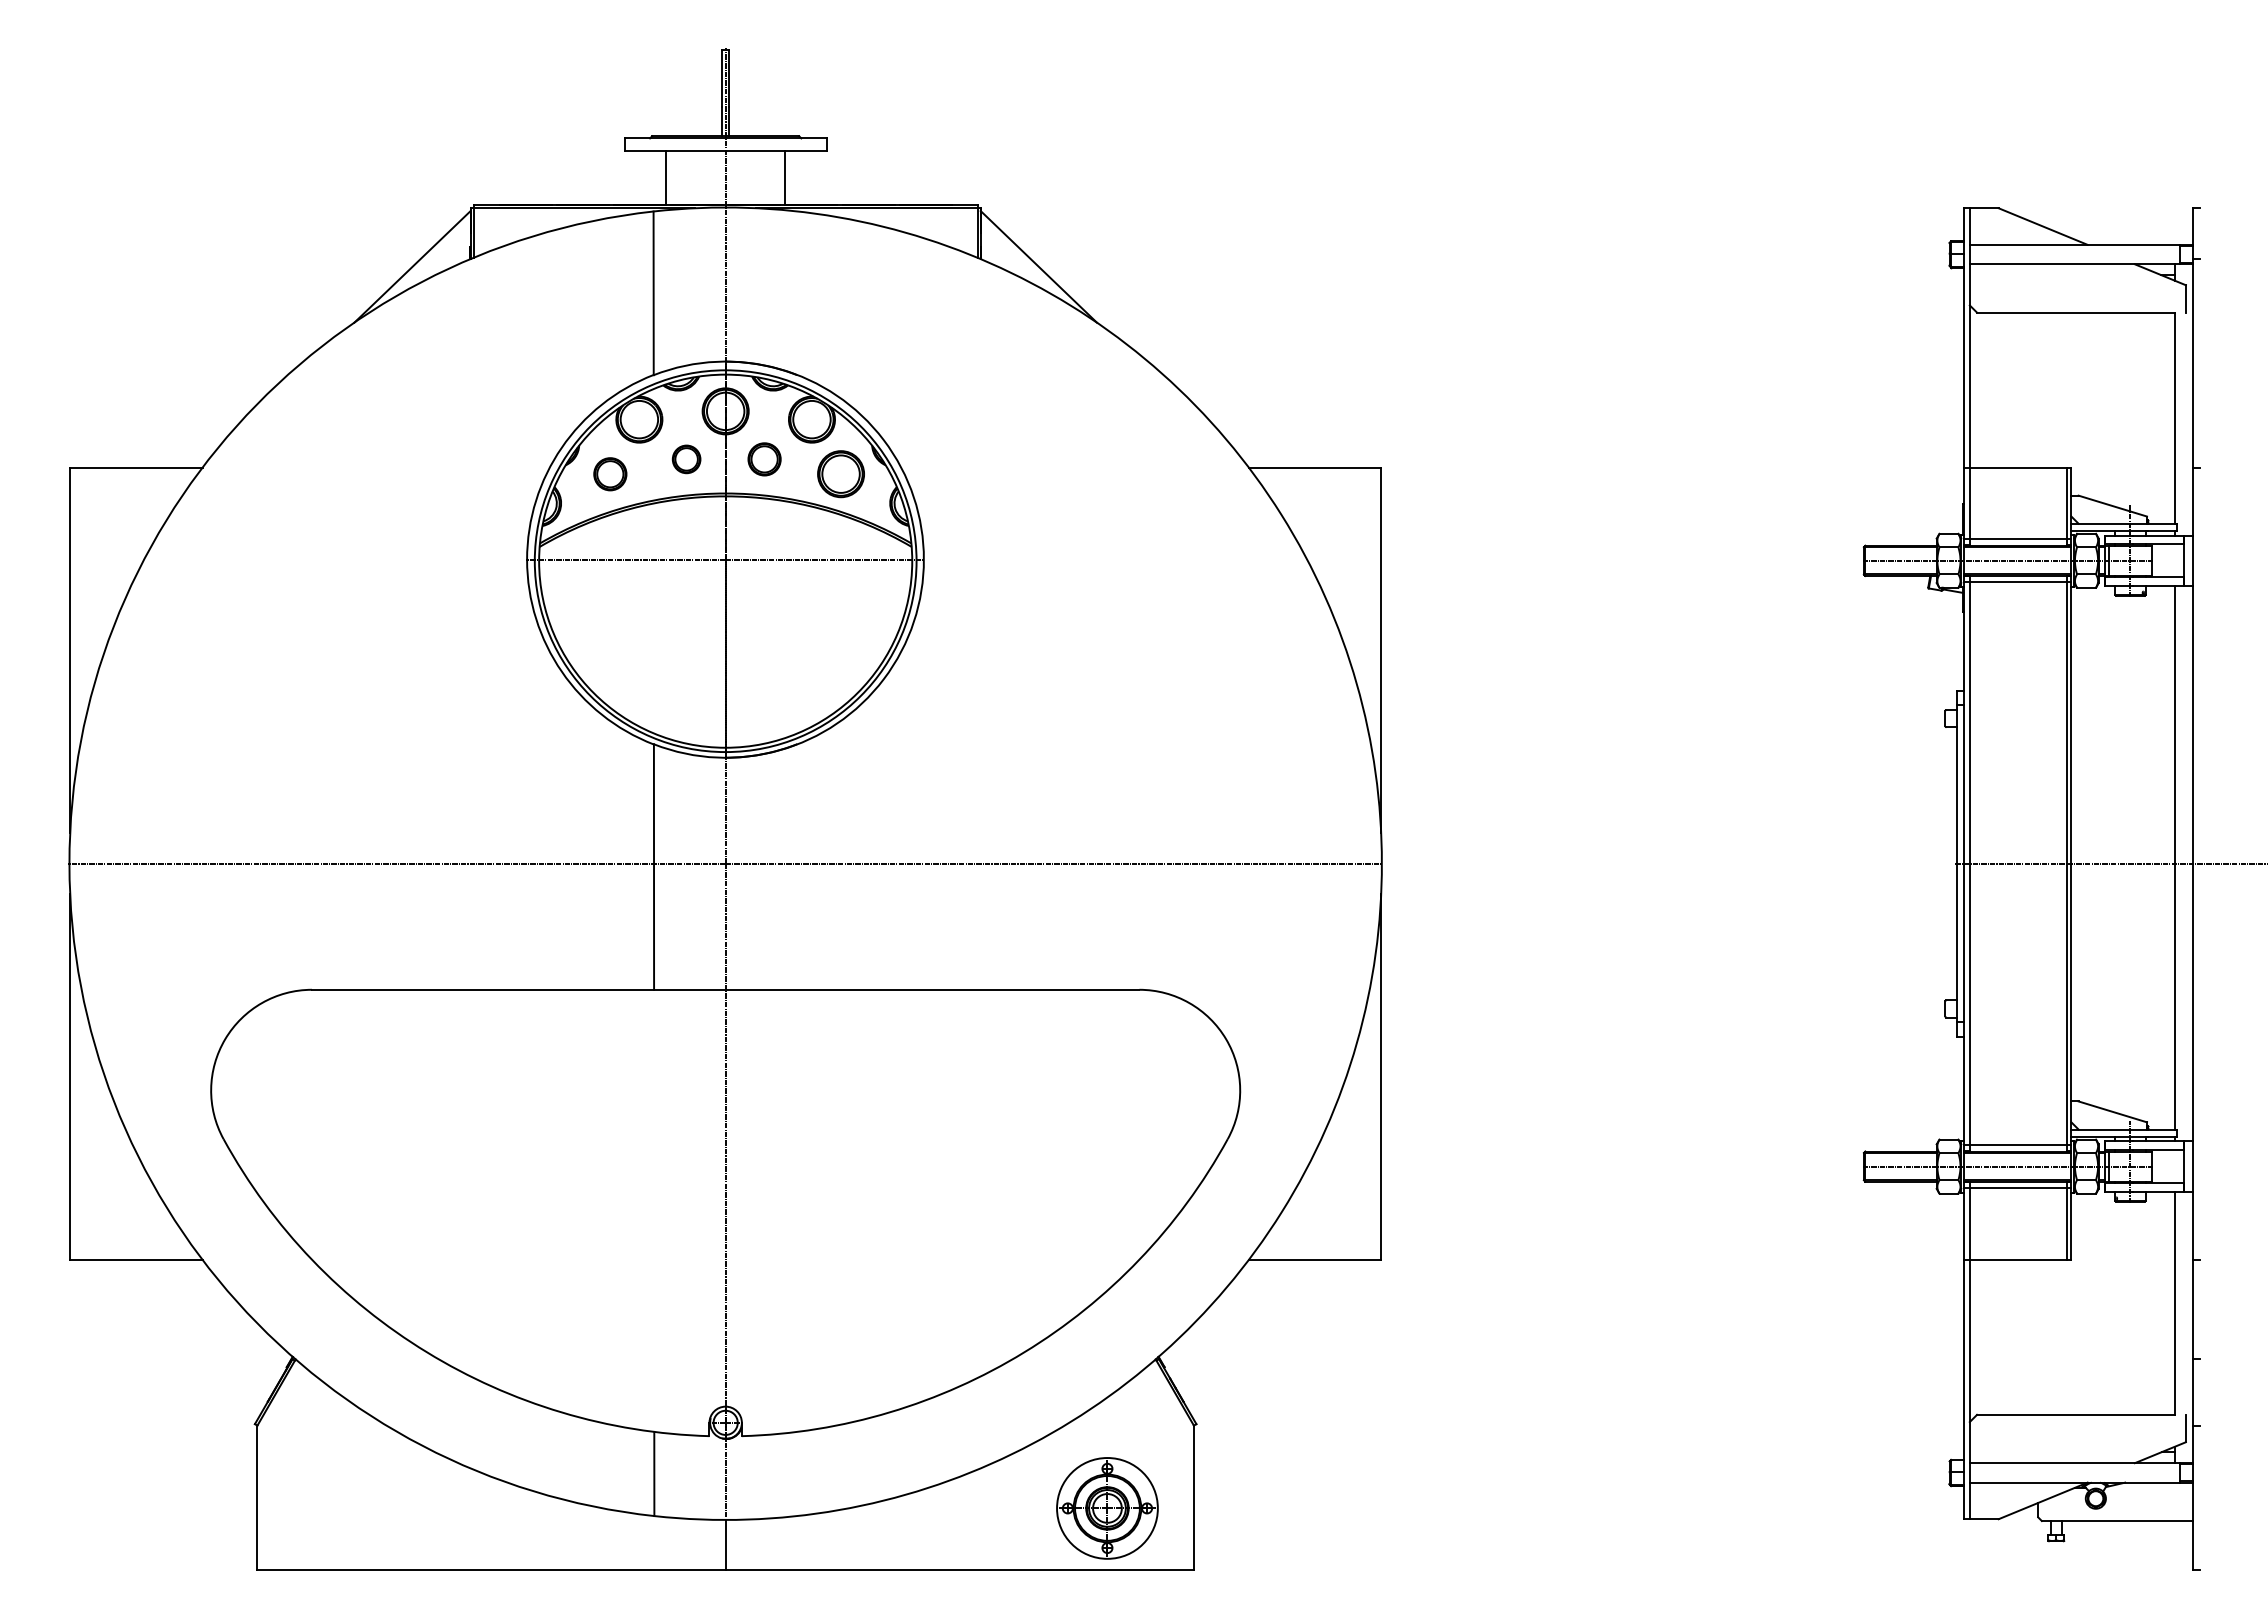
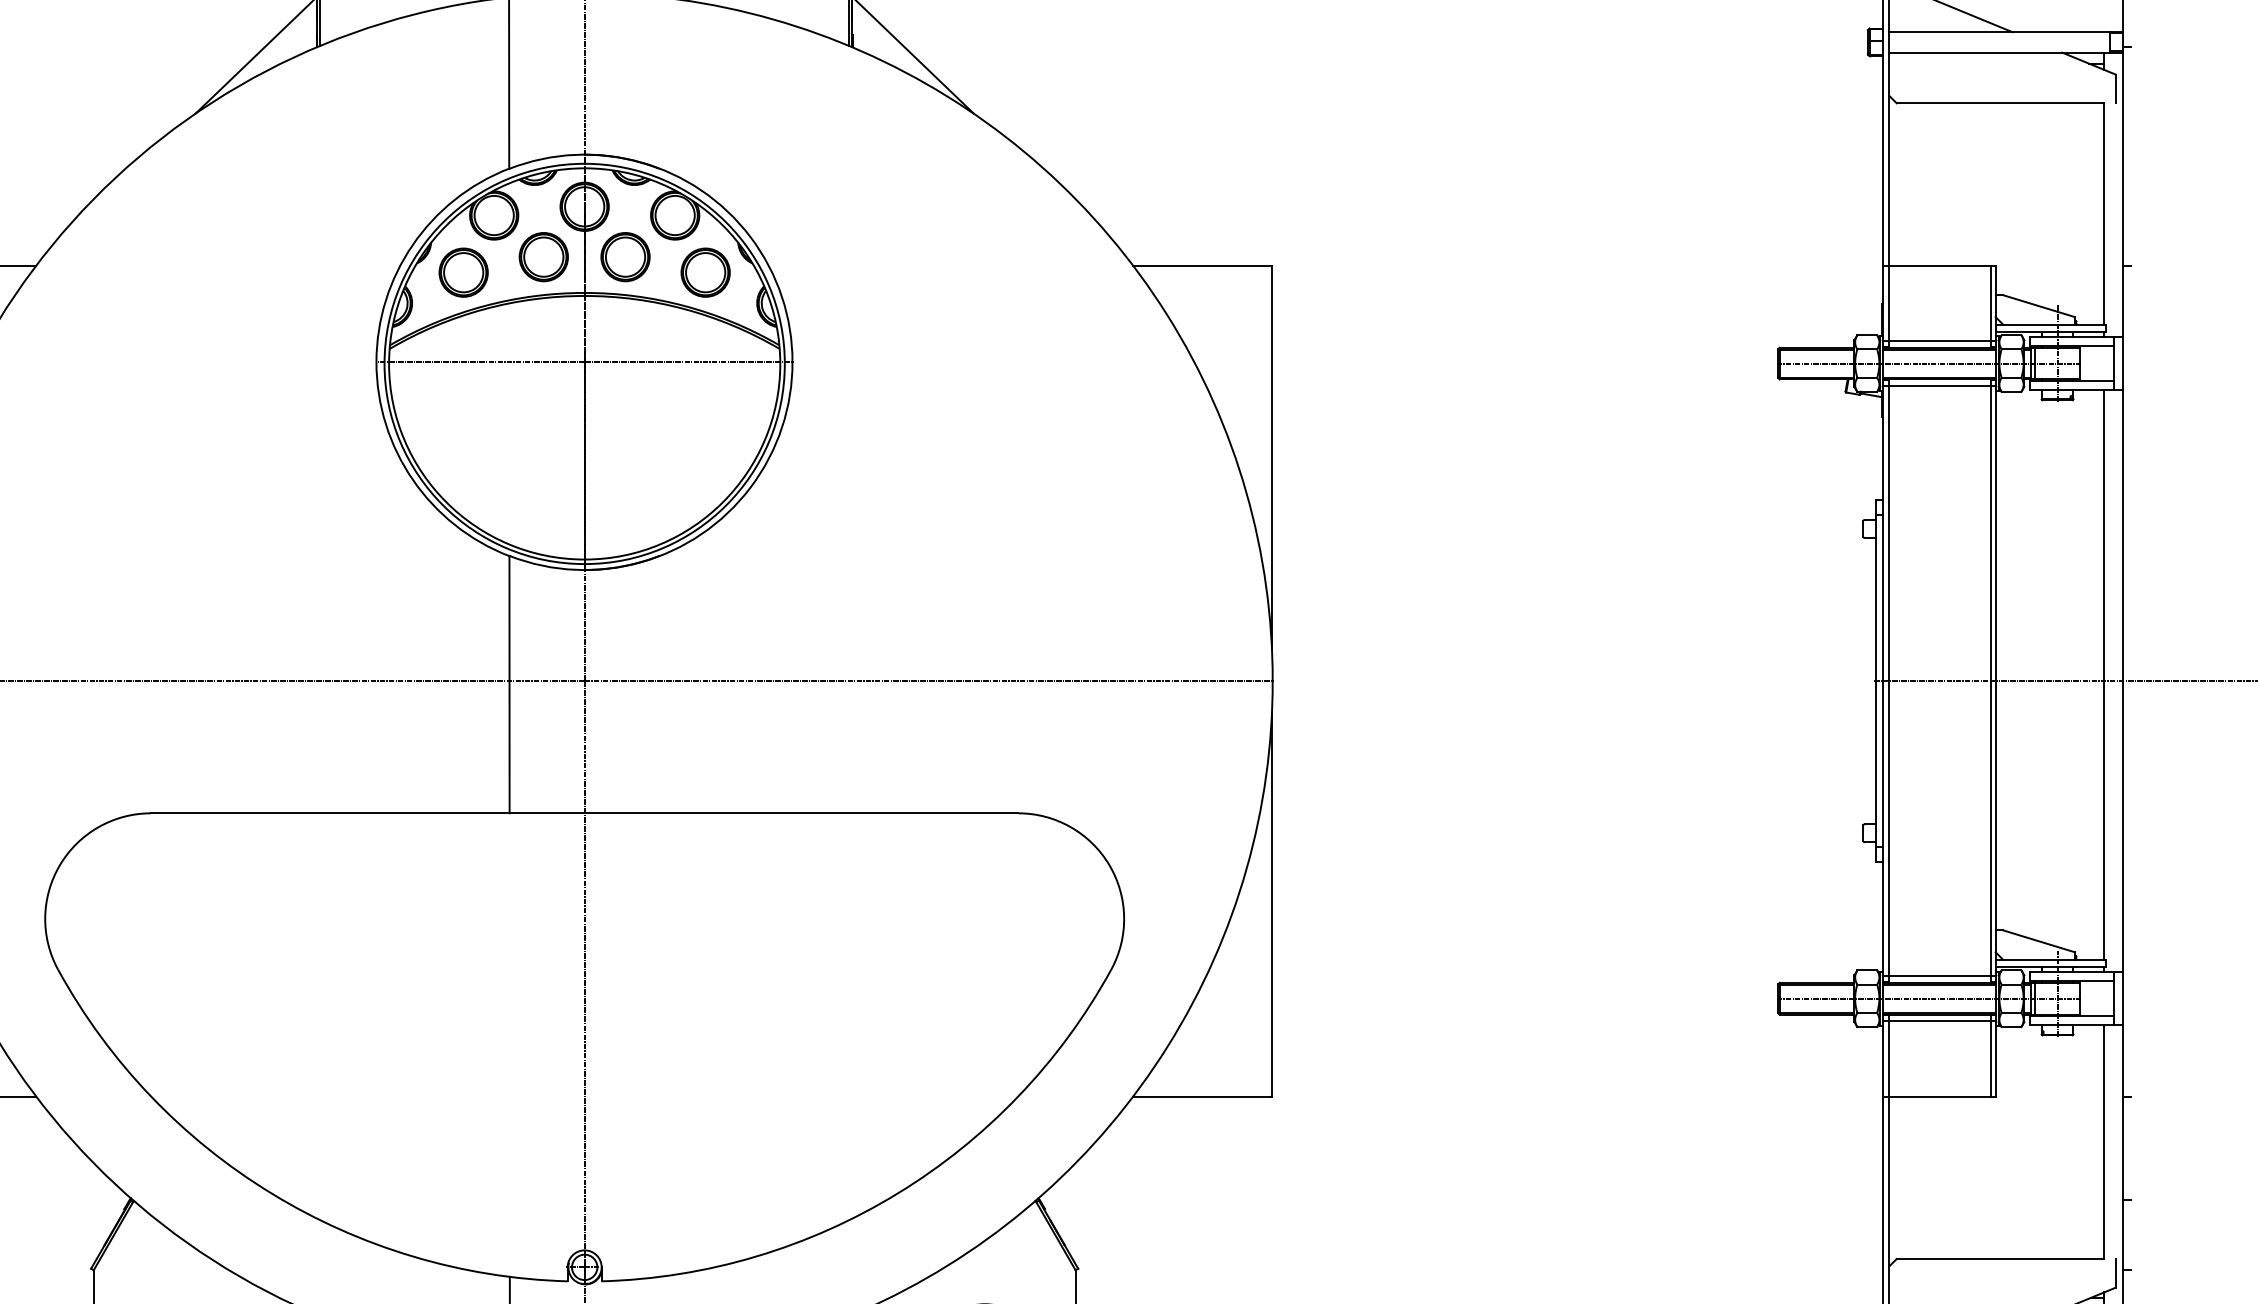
part: (686, 459) -> (543, 257), size x1.67
part: (764, 459) -> (625, 257), size x1.43
part: (610, 474) -> (463, 273), size x1.43

